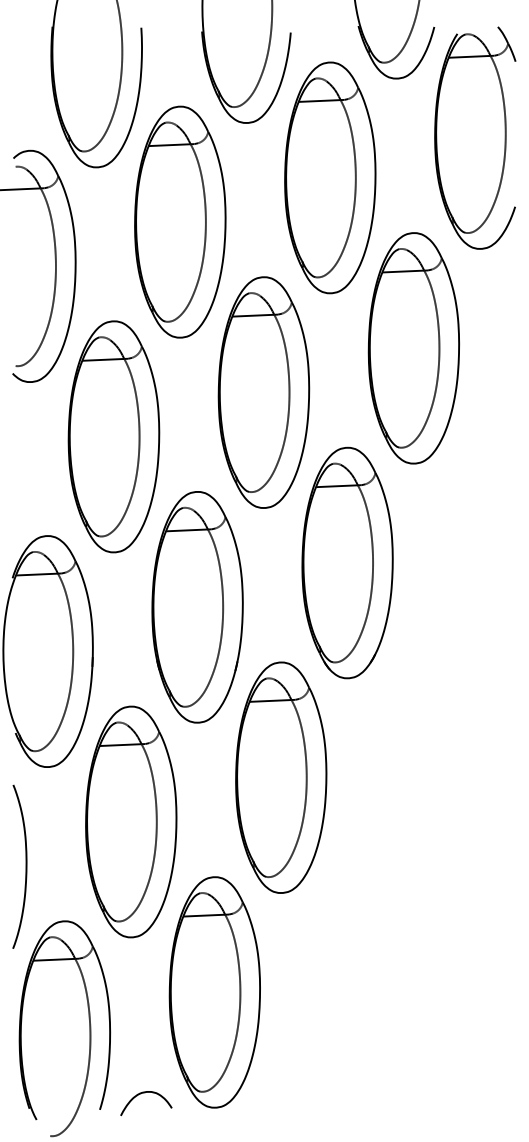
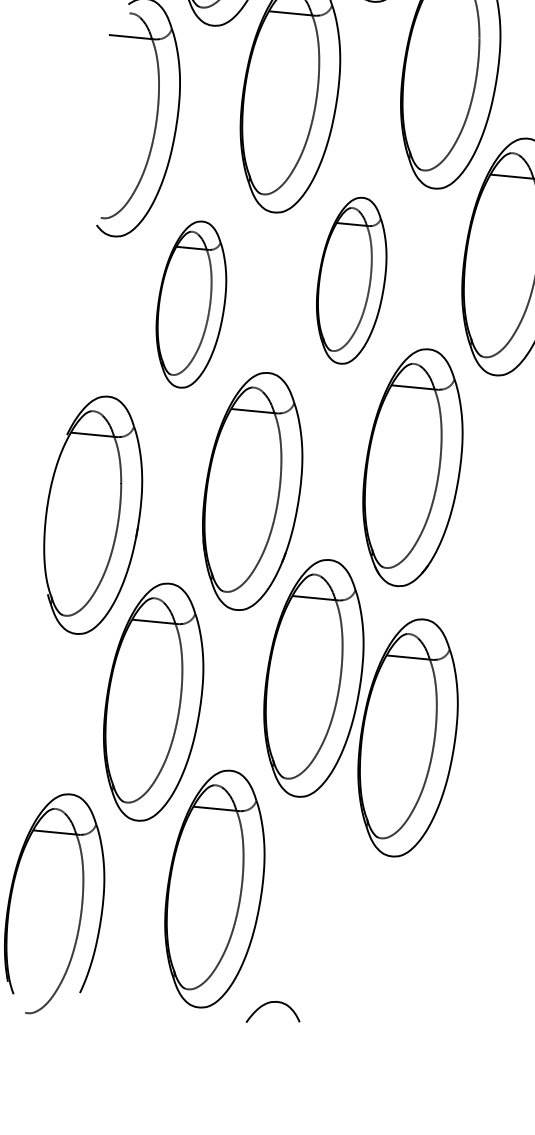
part: (263, 392) -> (351, 280), size x0.7
part: (113, 436) -> (190, 304), size x0.7
part: (379, 821) -> (408, 737), added
curve: (25, 866) -> (38, 732), removed
curve: (145, 1093) -> (274, 1003), moved

